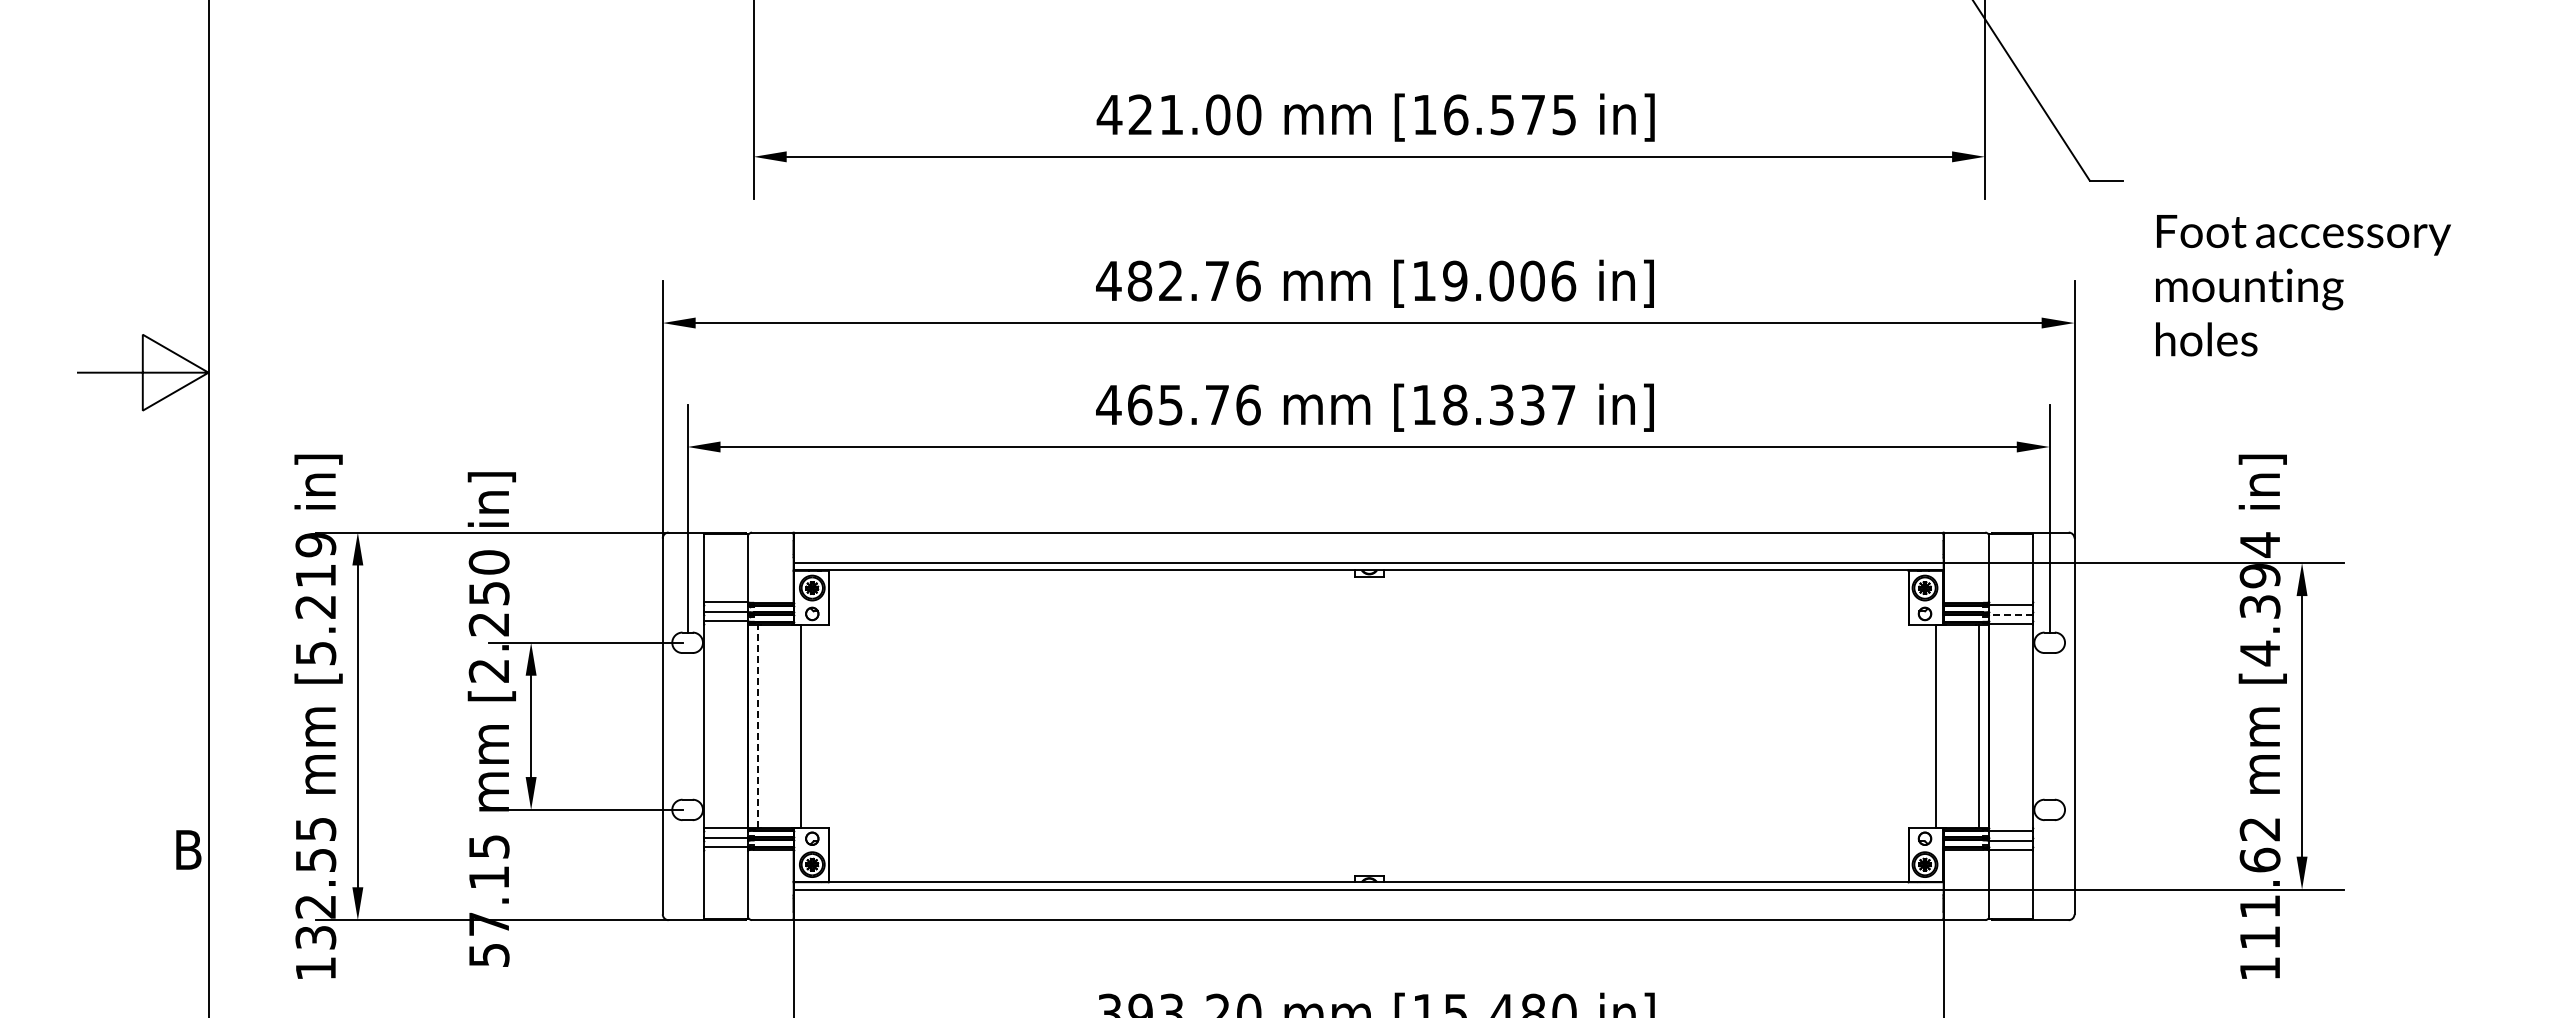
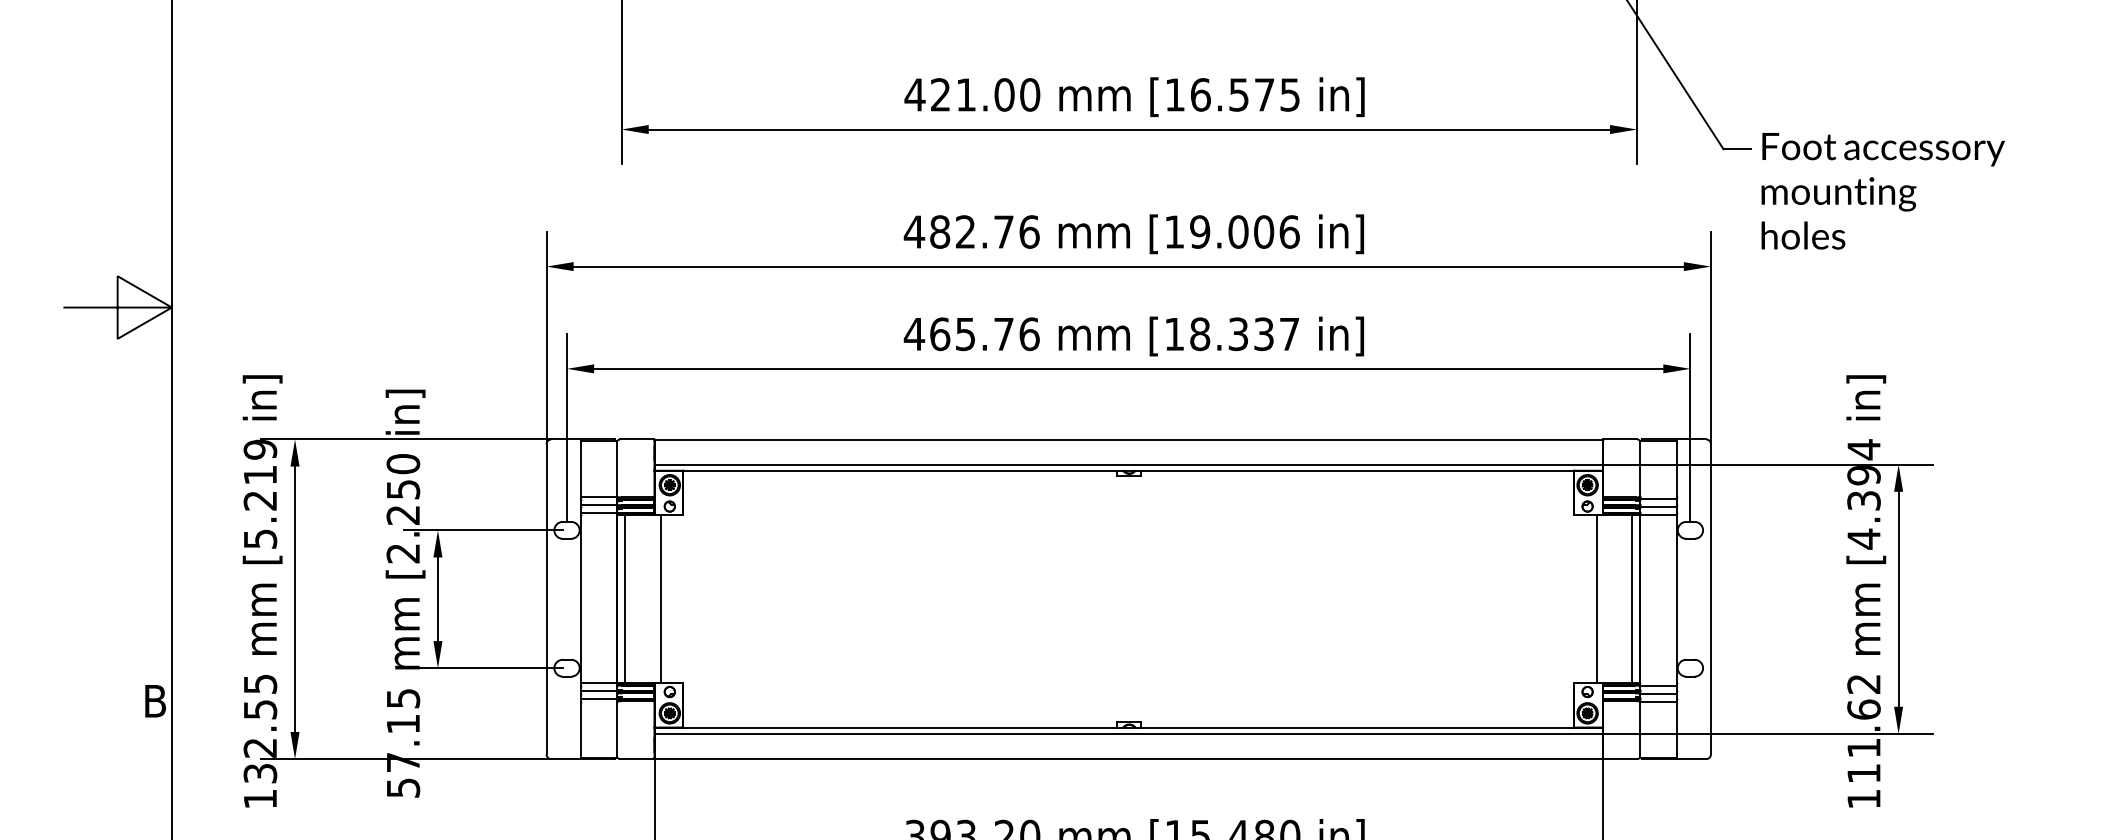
text: (2303, 285) -> (1883, 191), moved
line: (2011, 614) -> (1658, 507), dashed -> solid
line: (758, 726) -> (625, 599), dashed -> solid

